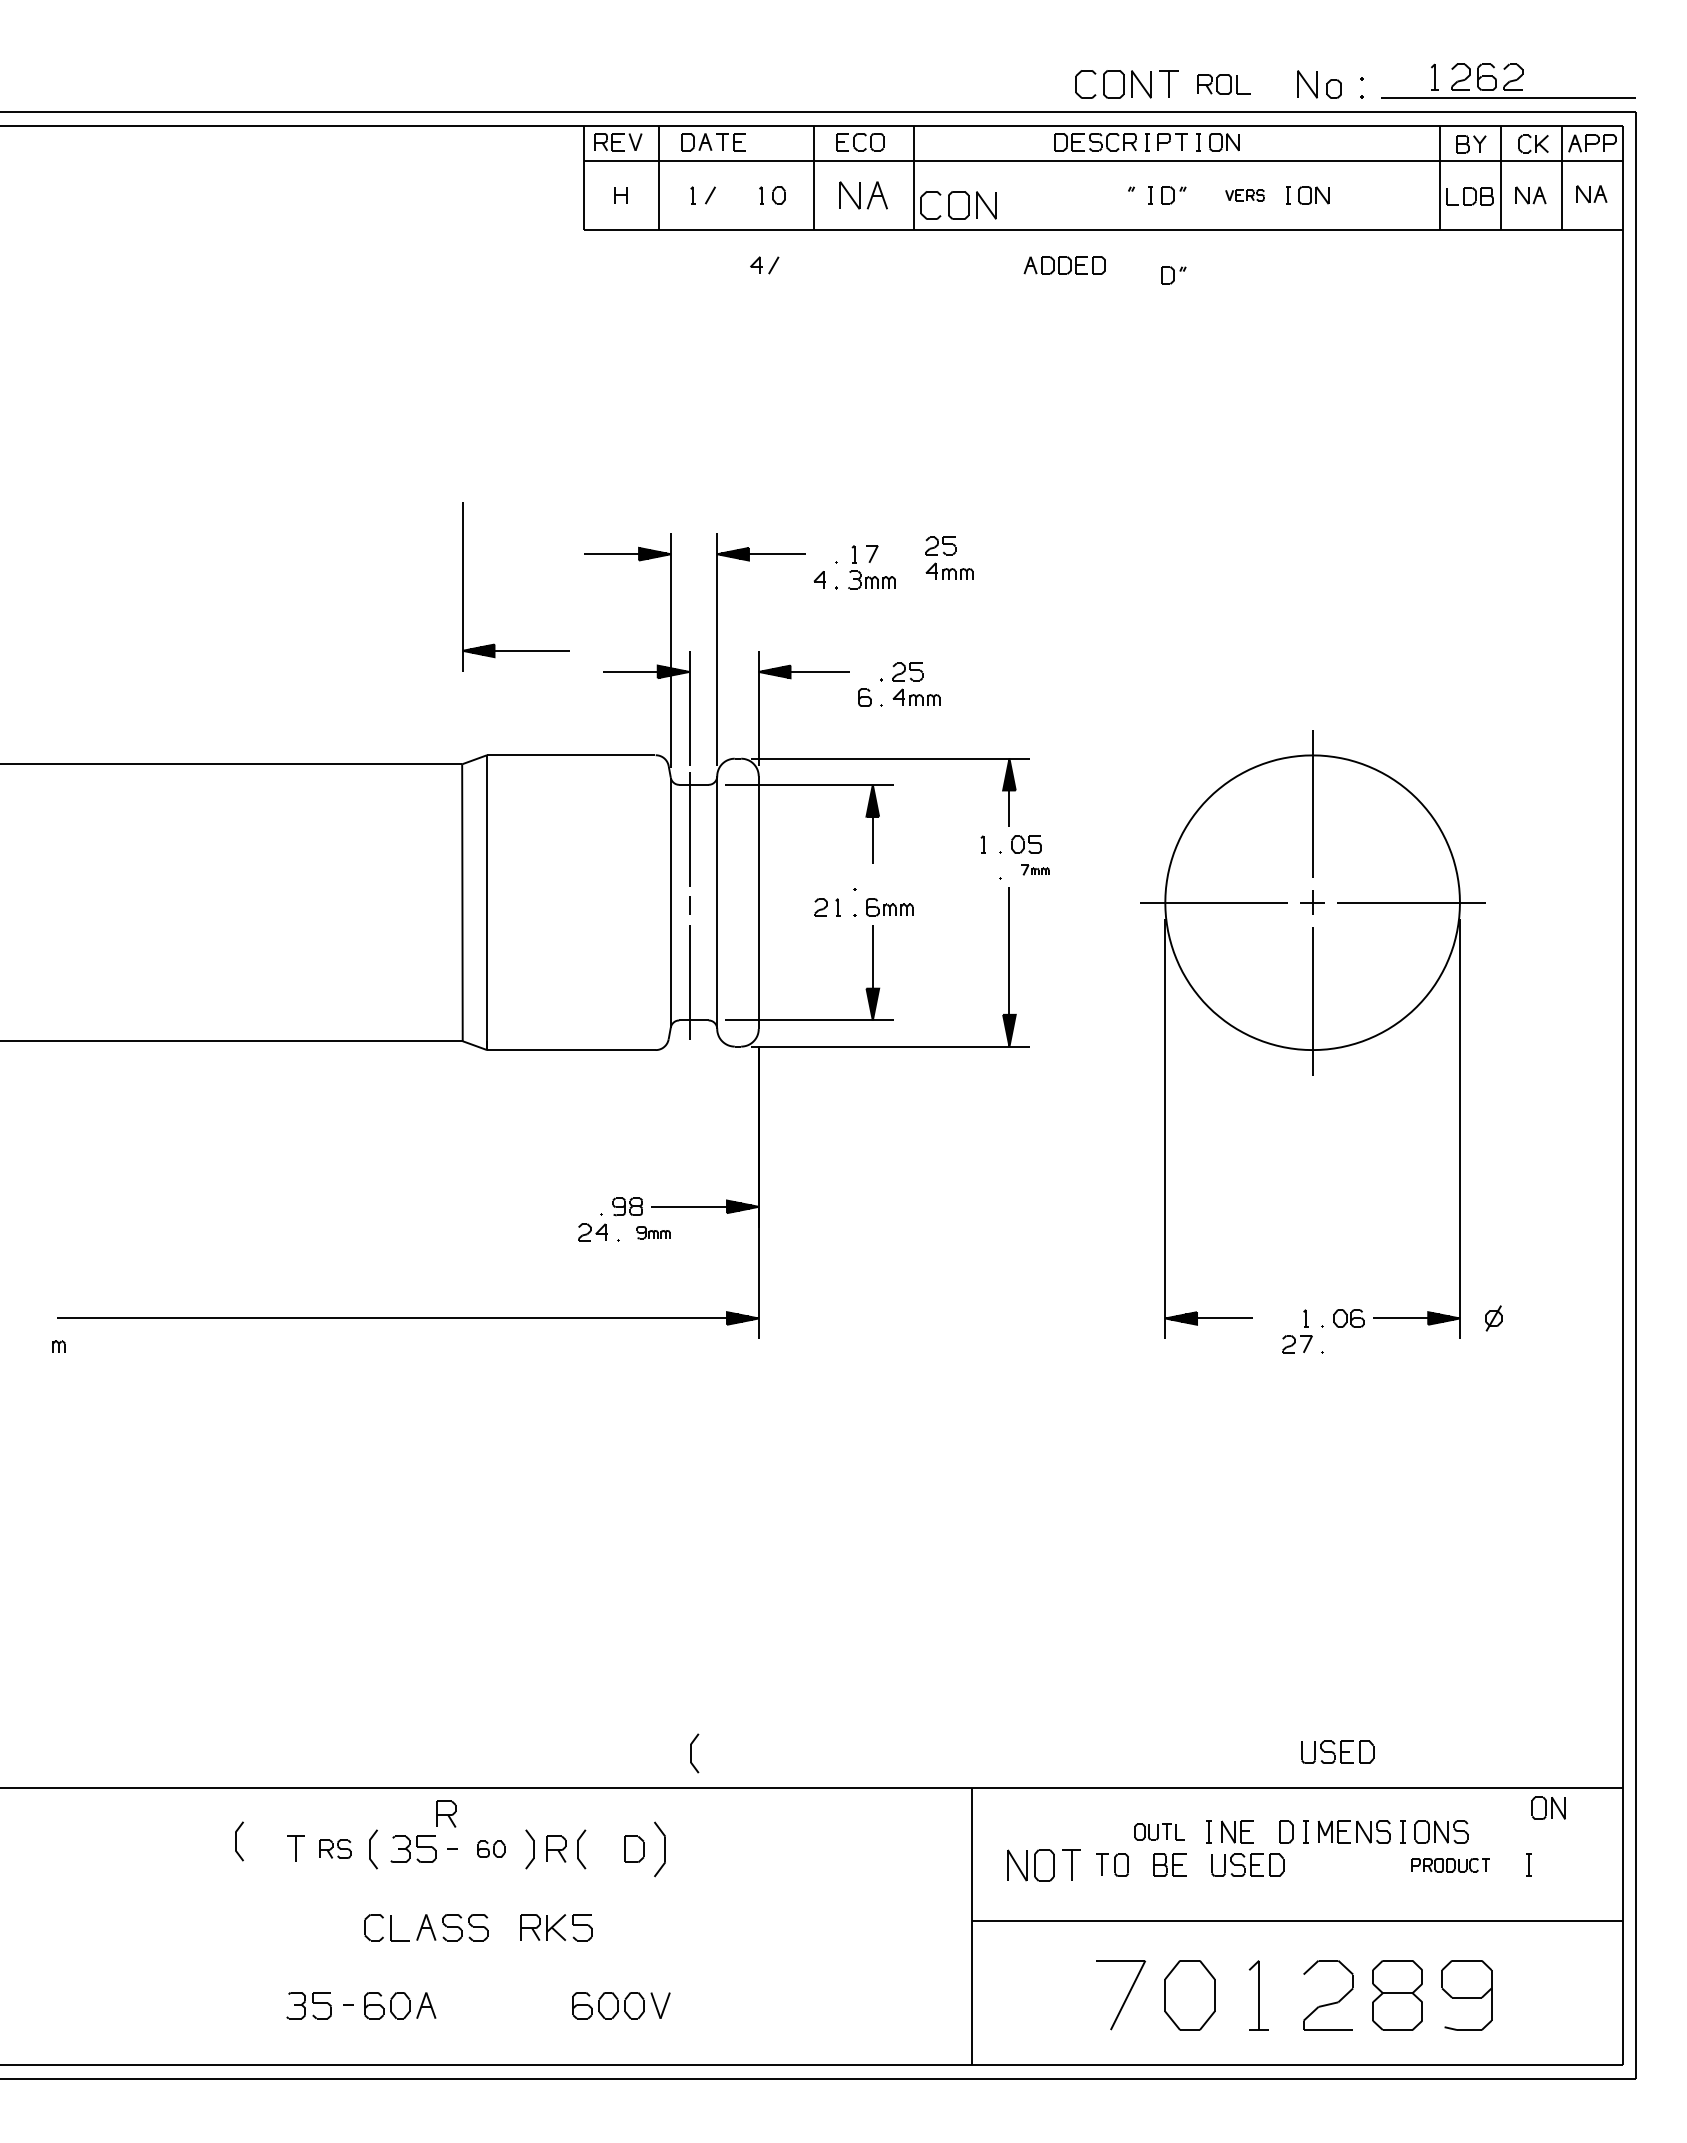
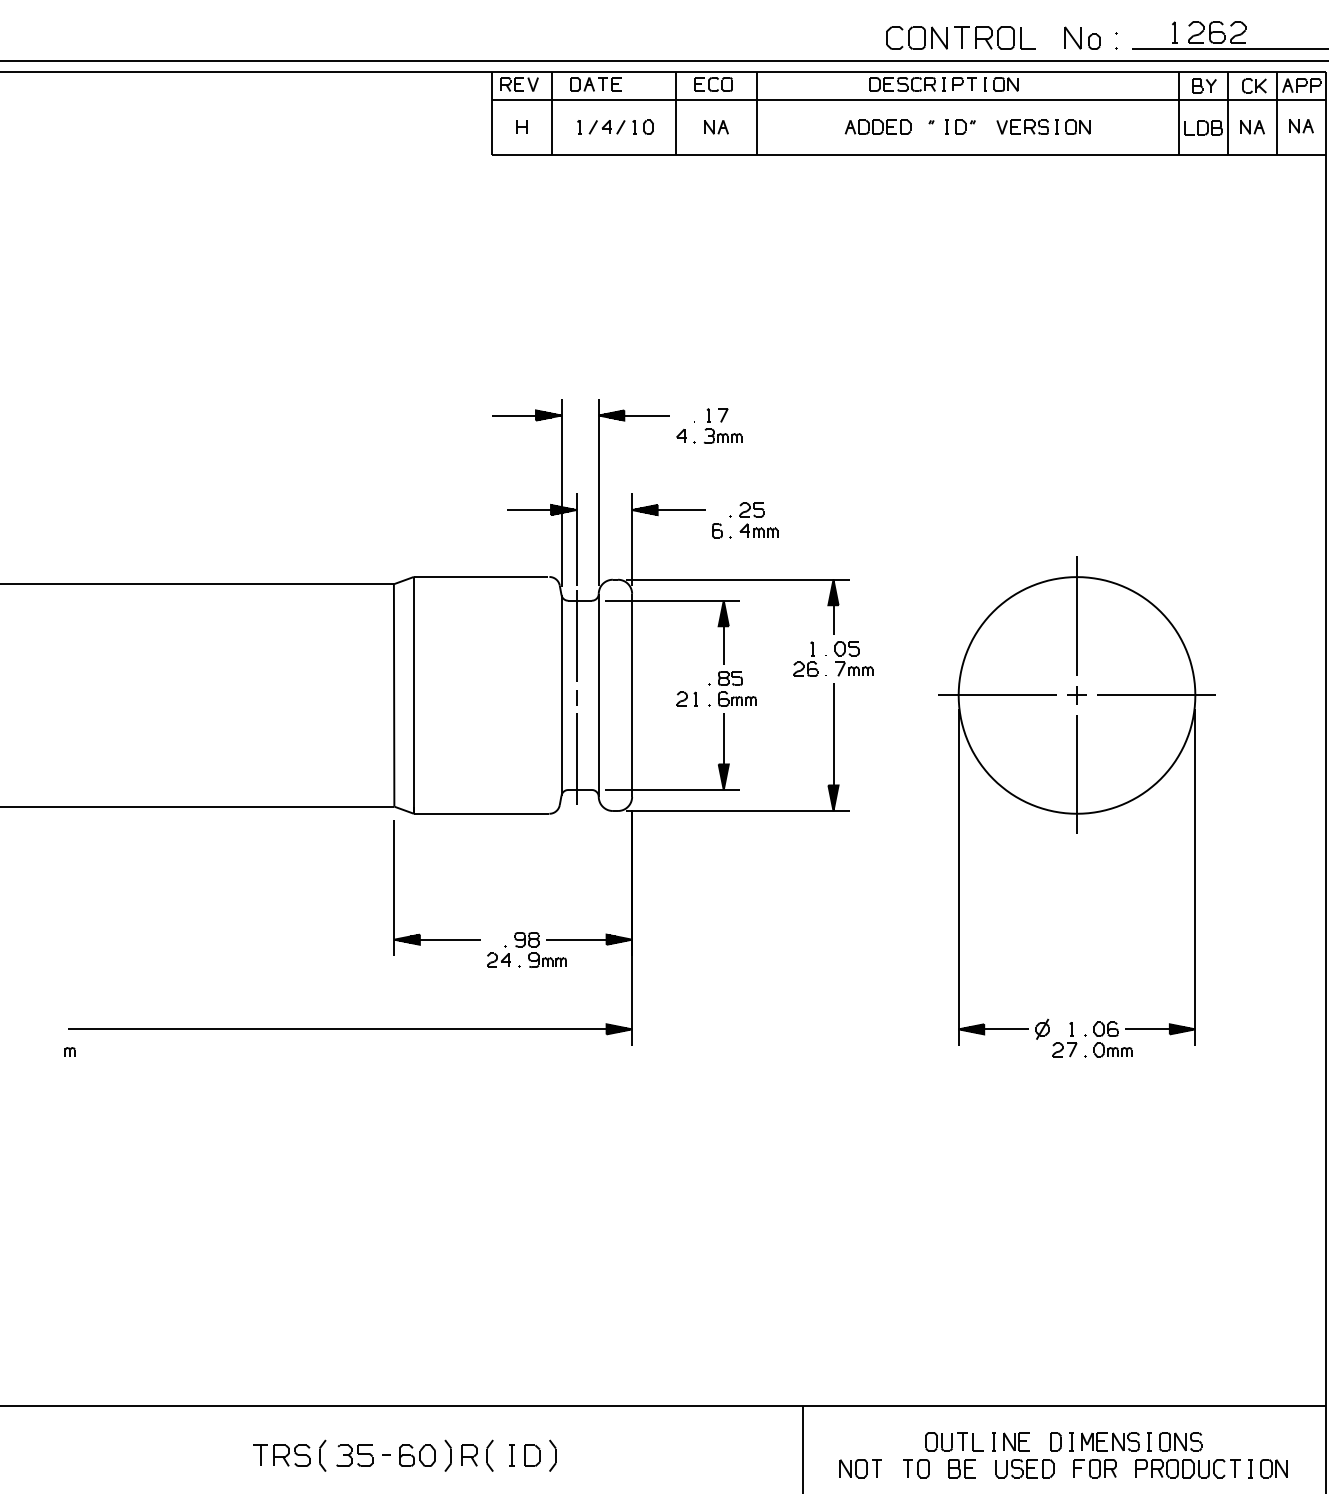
part: (1223, 84) -> (1005, 38), size x1.43
part: (863, 195) -> (716, 127), size x0.62
part: (1244, 195) -> (1022, 127), size x1.67
part: (958, 205) -> (792, 135), removed
part: (764, 265) -> (613, 127), moved
part: (1064, 265) -> (877, 127), moved
part: (1173, 275) -> (965, 191), removed
part: (949, 557) -> (785, 418), removed
part: (463, 586) -> (394, 888), moved
part: (1035, 869) -> (854, 668), size x1.67
part: (974, 870) -> (805, 669), added
part: (881, 881) -> (730, 678), added
part: (653, 1232) -> (547, 960), size x1.43
part: (1493, 1318) -> (1042, 1029), moved
part: (1357, 1344) -> (1113, 1050), added
part: (1337, 1751) -> (1096, 1377), removed
part: (694, 1753) -> (580, 1378), removed
part: (1548, 1807) -> (1273, 1467), moved
part: (446, 1813) -> (381, 1426), removed
part: (1159, 1831) -> (954, 1441), size x1.43
part: (239, 1841) -> (215, 1449), removed
part: (334, 1848) -> (291, 1455), size x1.43
part: (491, 1848) -> (417, 1455), size x1.67
part: (608, 1848) -> (511, 1455), added
part: (659, 1849) -> (552, 1455), size x0.71
part: (1043, 1864) -> (860, 1467), size x0.71
part: (1334, 1864) -> (1094, 1467), added
part: (1450, 1864) -> (1187, 1467), size x1.67

